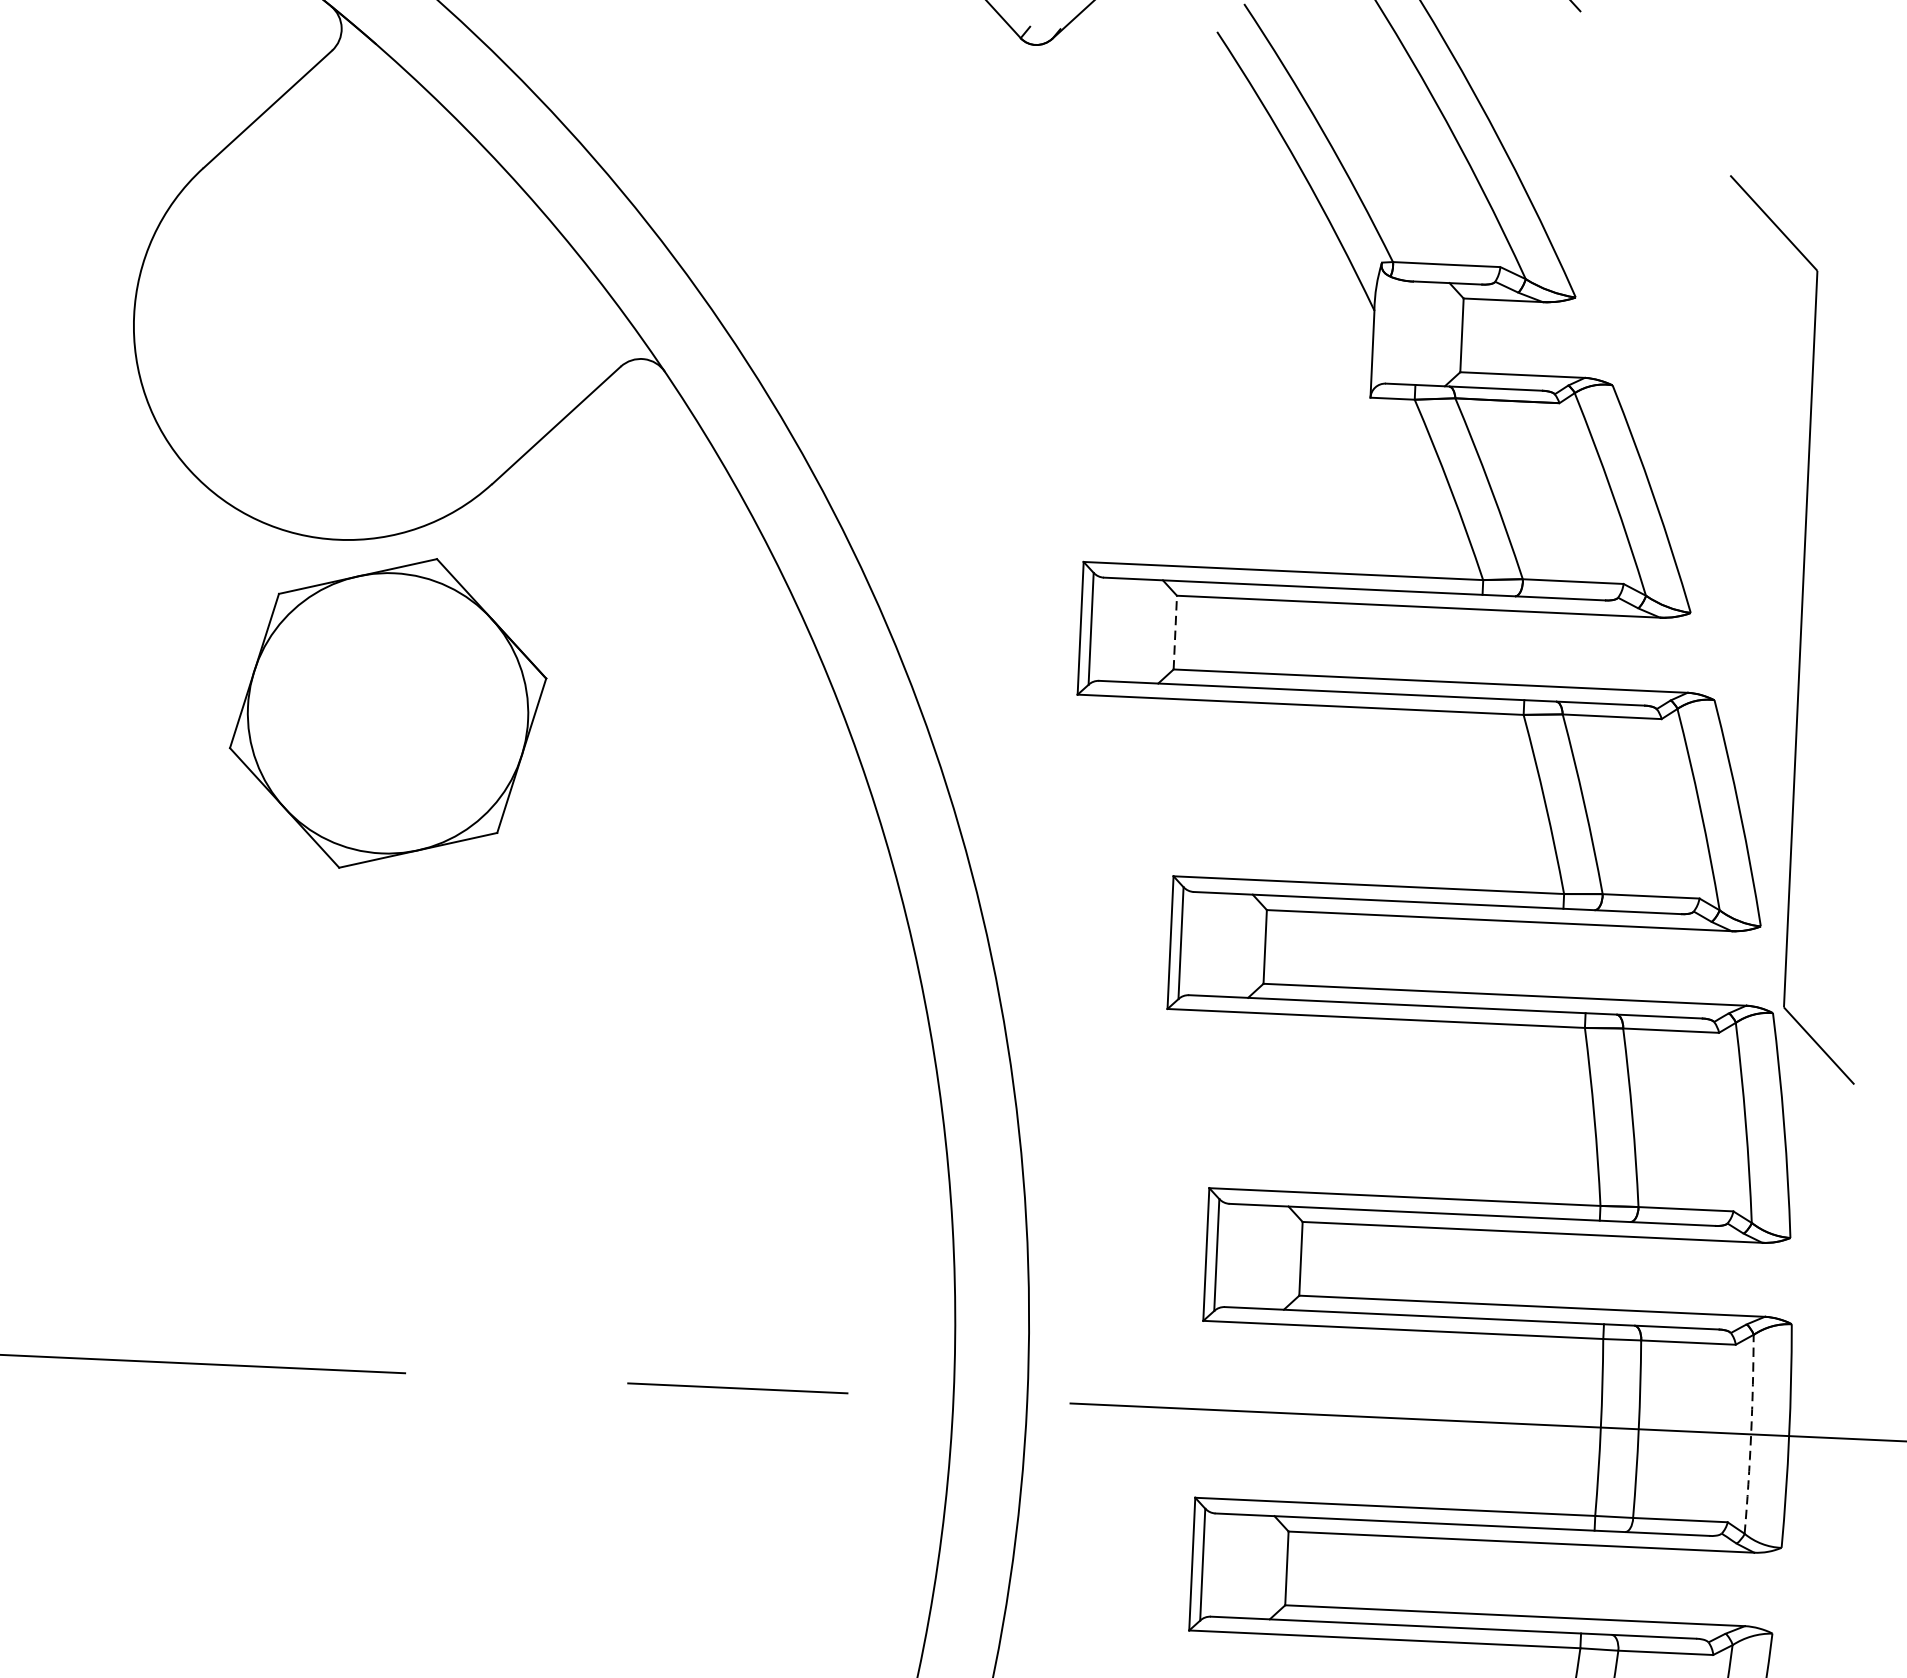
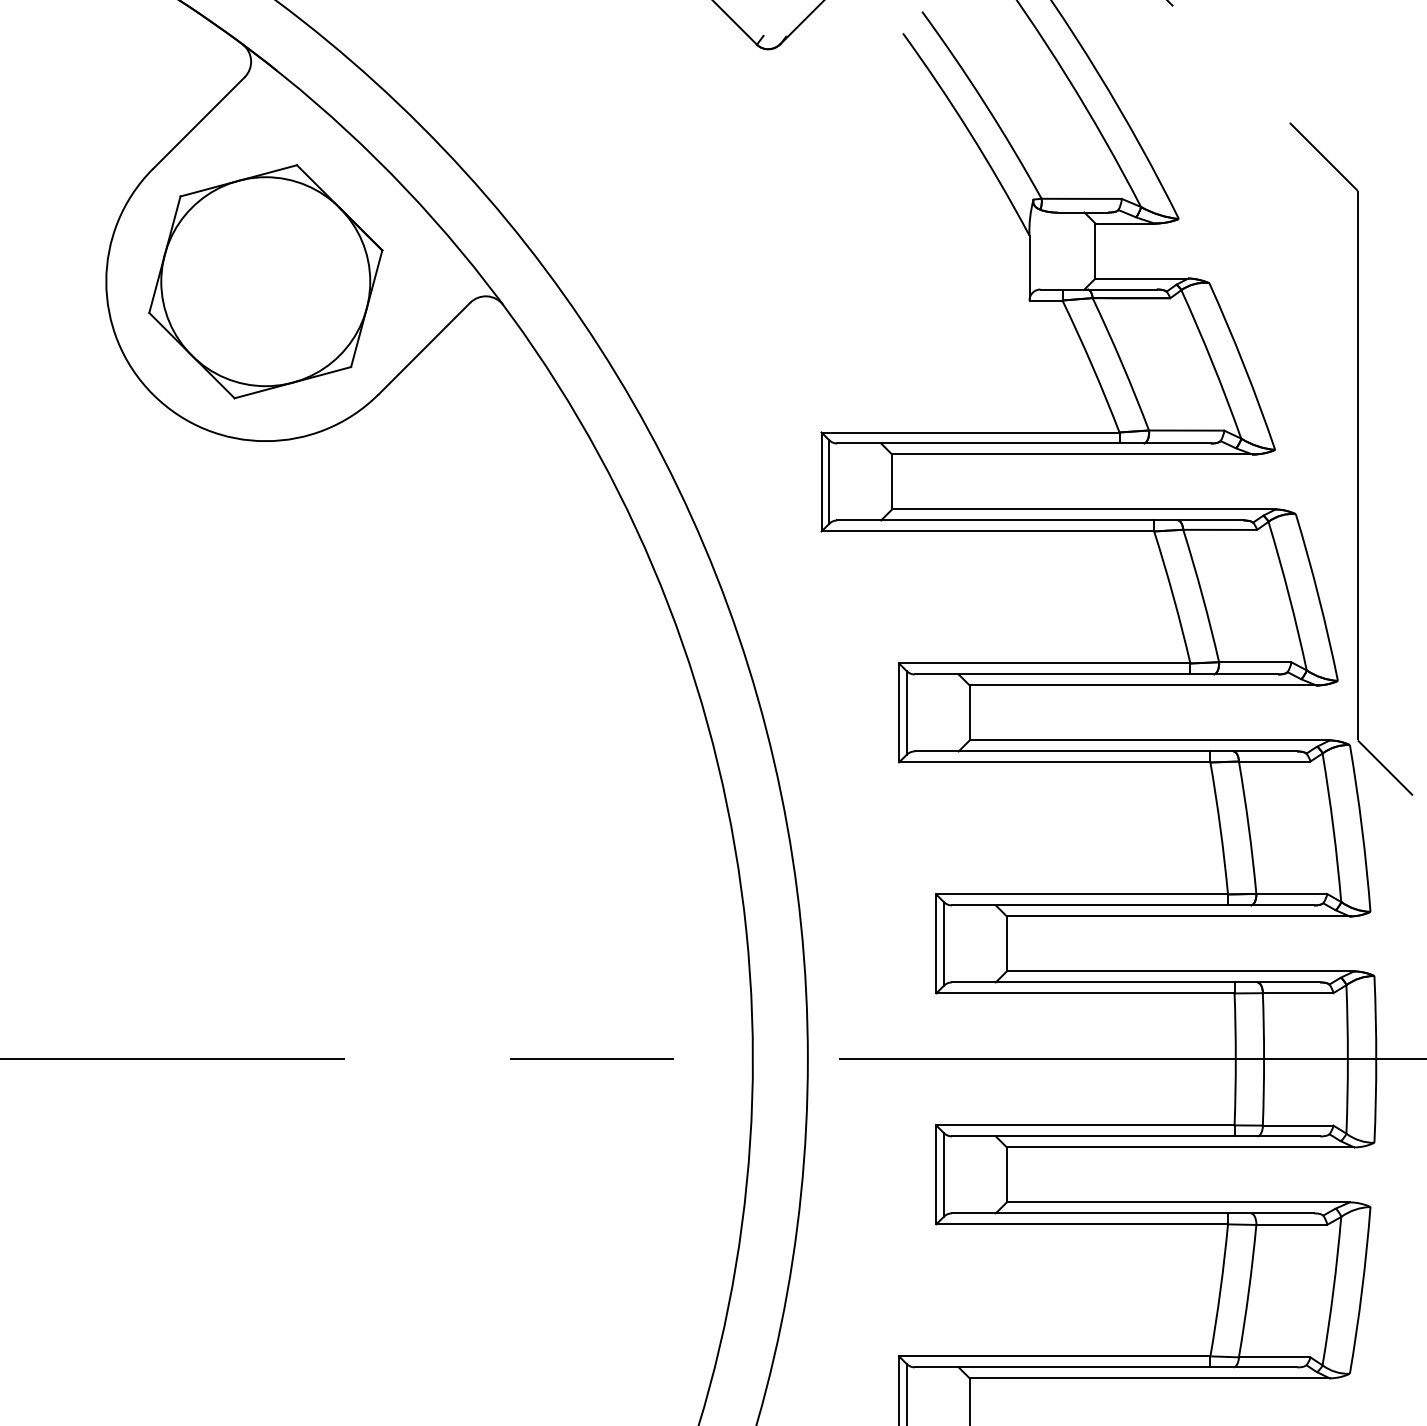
line: (1175, 631) -> (892, 481), dashed -> solid
part: (387, 713) -> (265, 281), moved
arc: (1750, 1434) -> (1347, 1059), dashed -> solid

